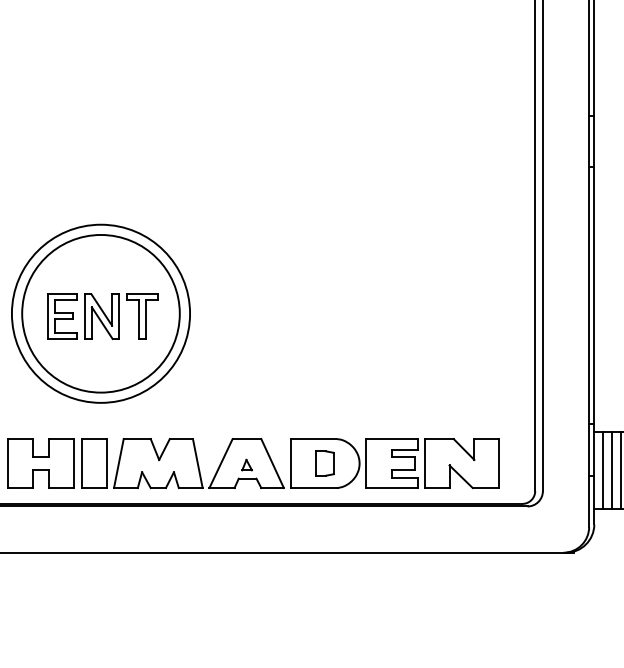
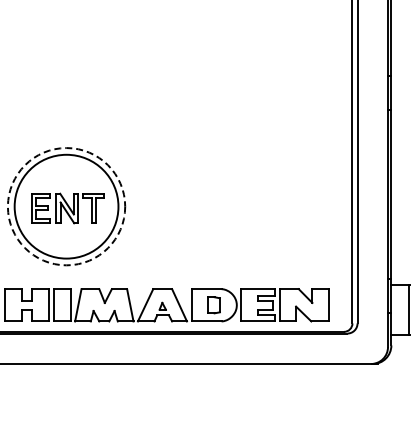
circle: (100, 313) -> (66, 206), solid -> dashed
line: (603, 469) -> (397, 309), removed
line: (612, 469) -> (403, 309), removed

